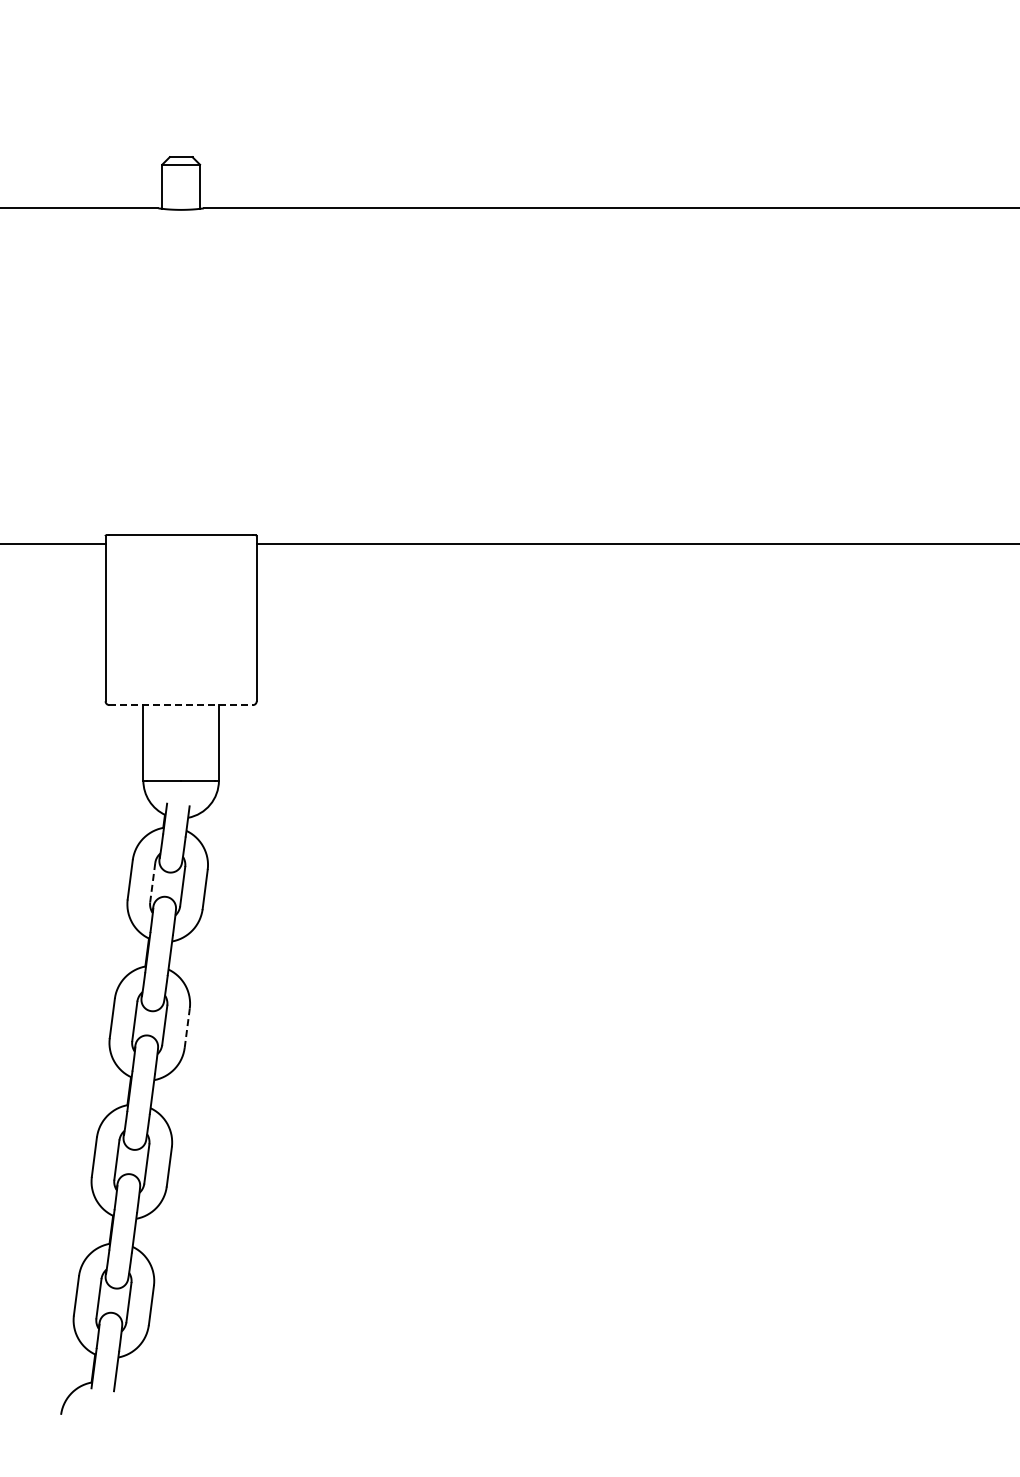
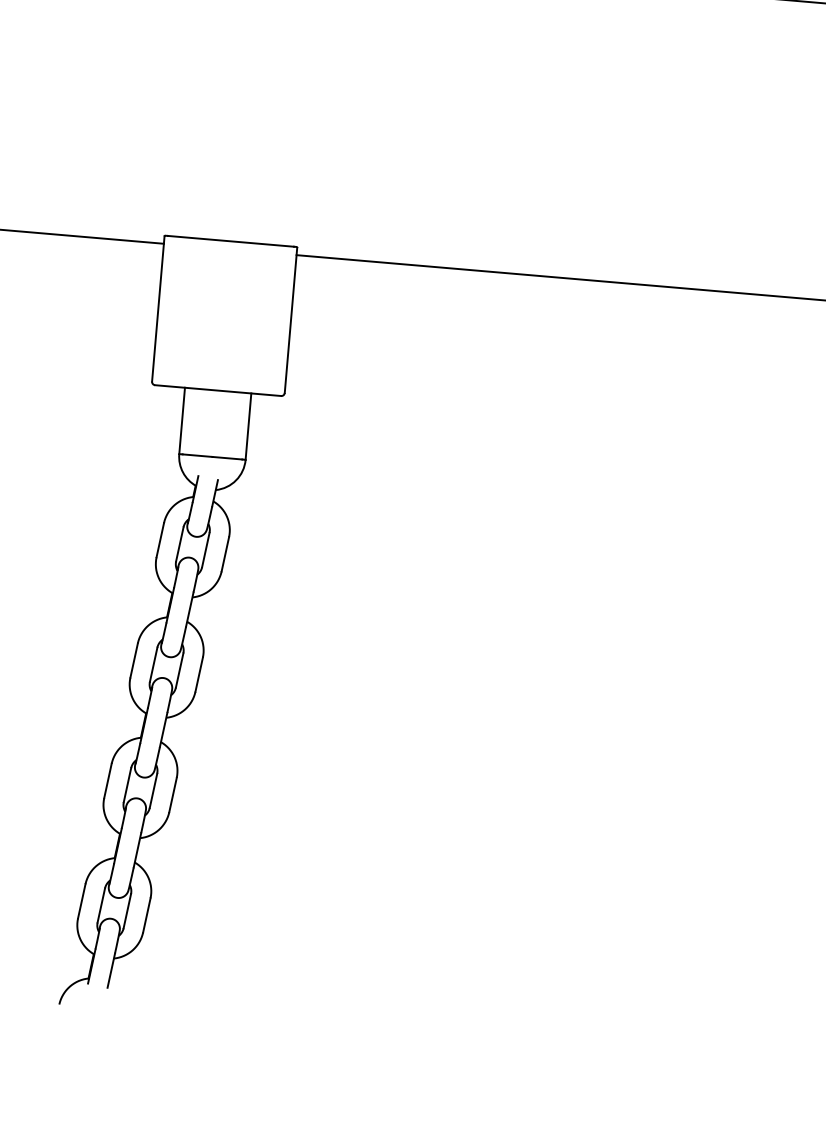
line: (181, 705) -> (218, 390), dashed -> solid
line: (152, 882) -> (179, 544), dashed -> solid
line: (187, 1028) -> (199, 674), dashed -> solid

